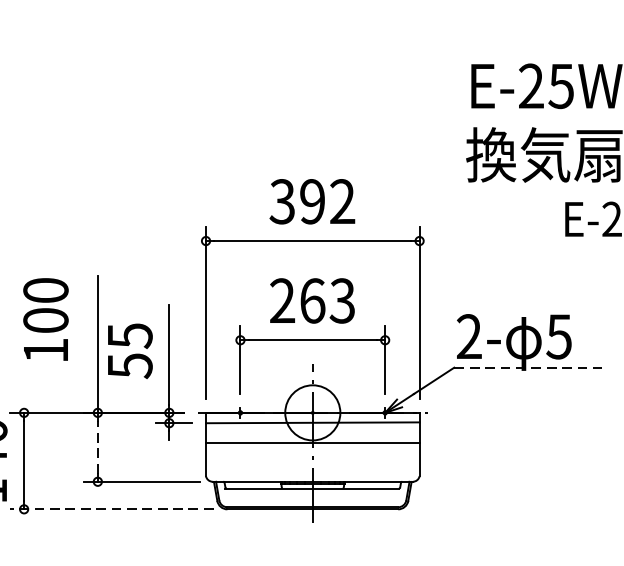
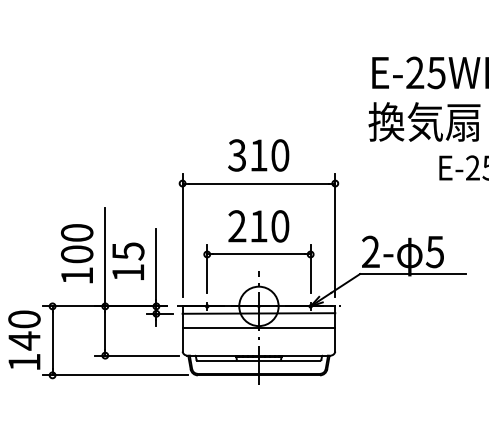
text: (327, 201) -> (269, 155), 392 -> 310
text: (327, 301) -> (269, 226), 263 -> 210
text: (46, 319) -> (77, 253), moved
text: (130, 366) -> (128, 273), 55 -> 15
line: (527, 368) -> (412, 274), dashed -> solid
line: (98, 448) -> (105, 331), dashed -> solid
line: (112, 509) -> (115, 375), dashed -> solid

